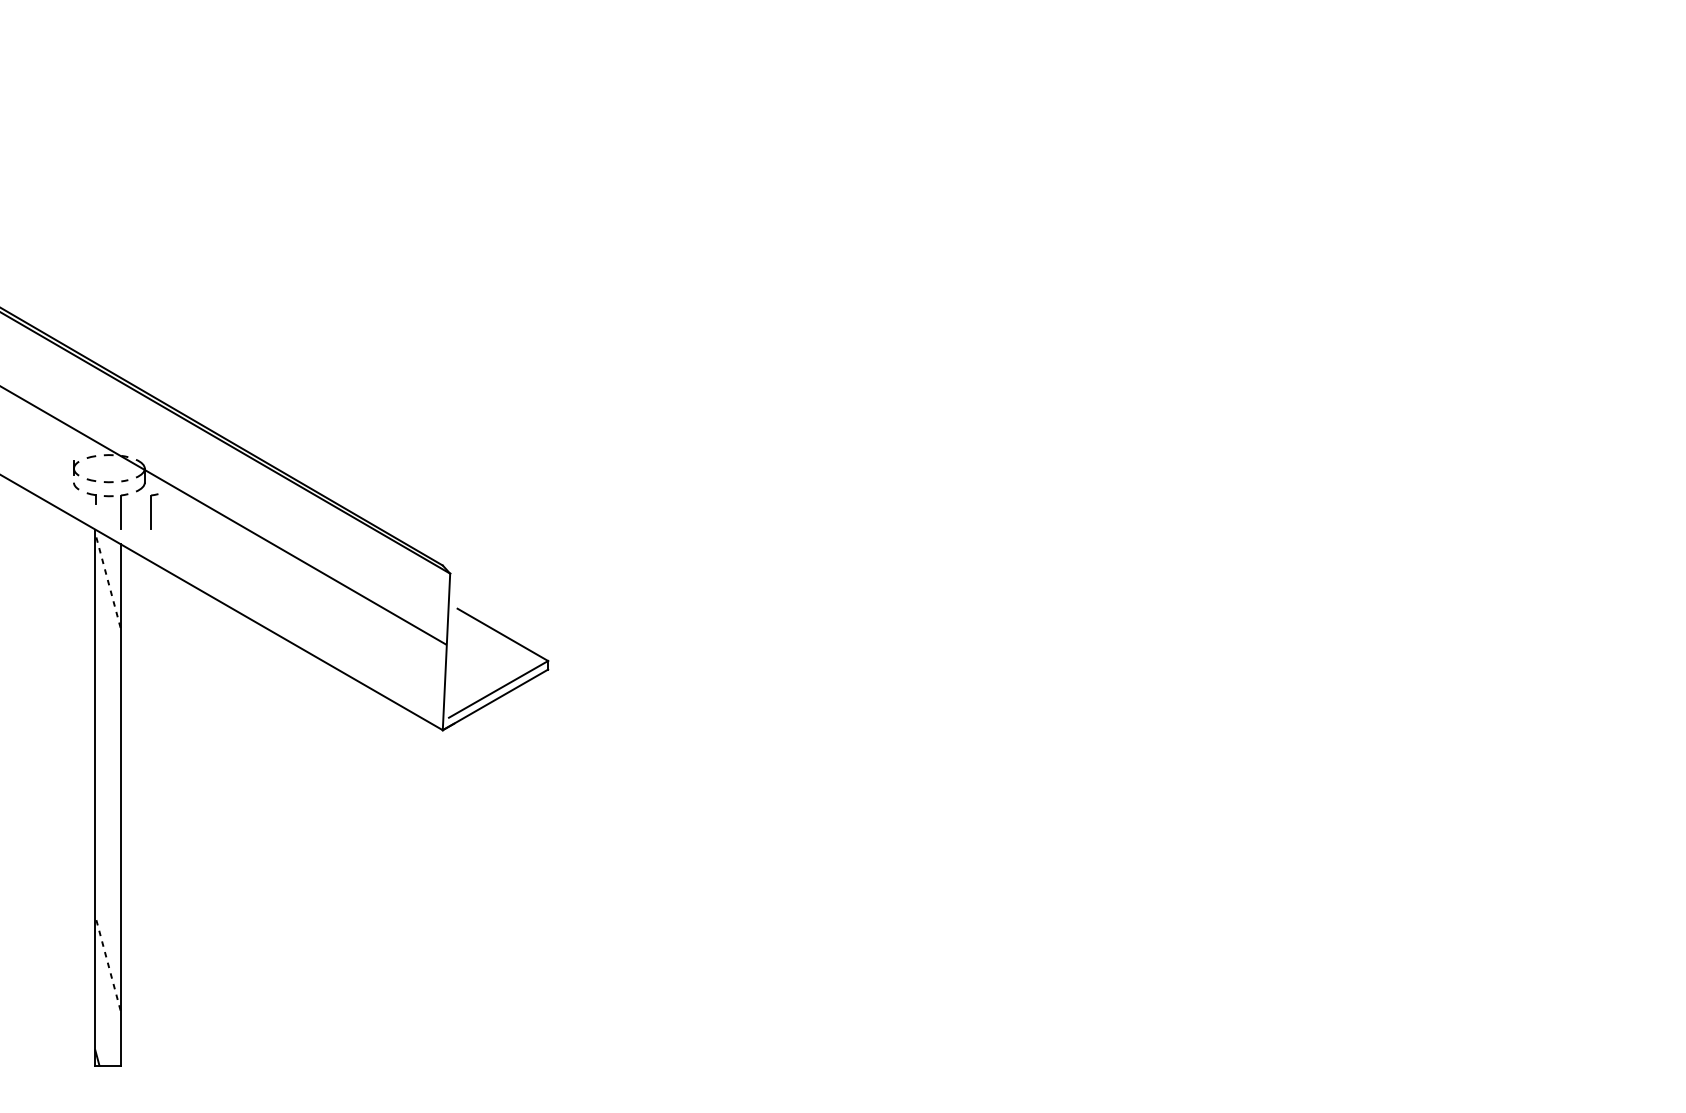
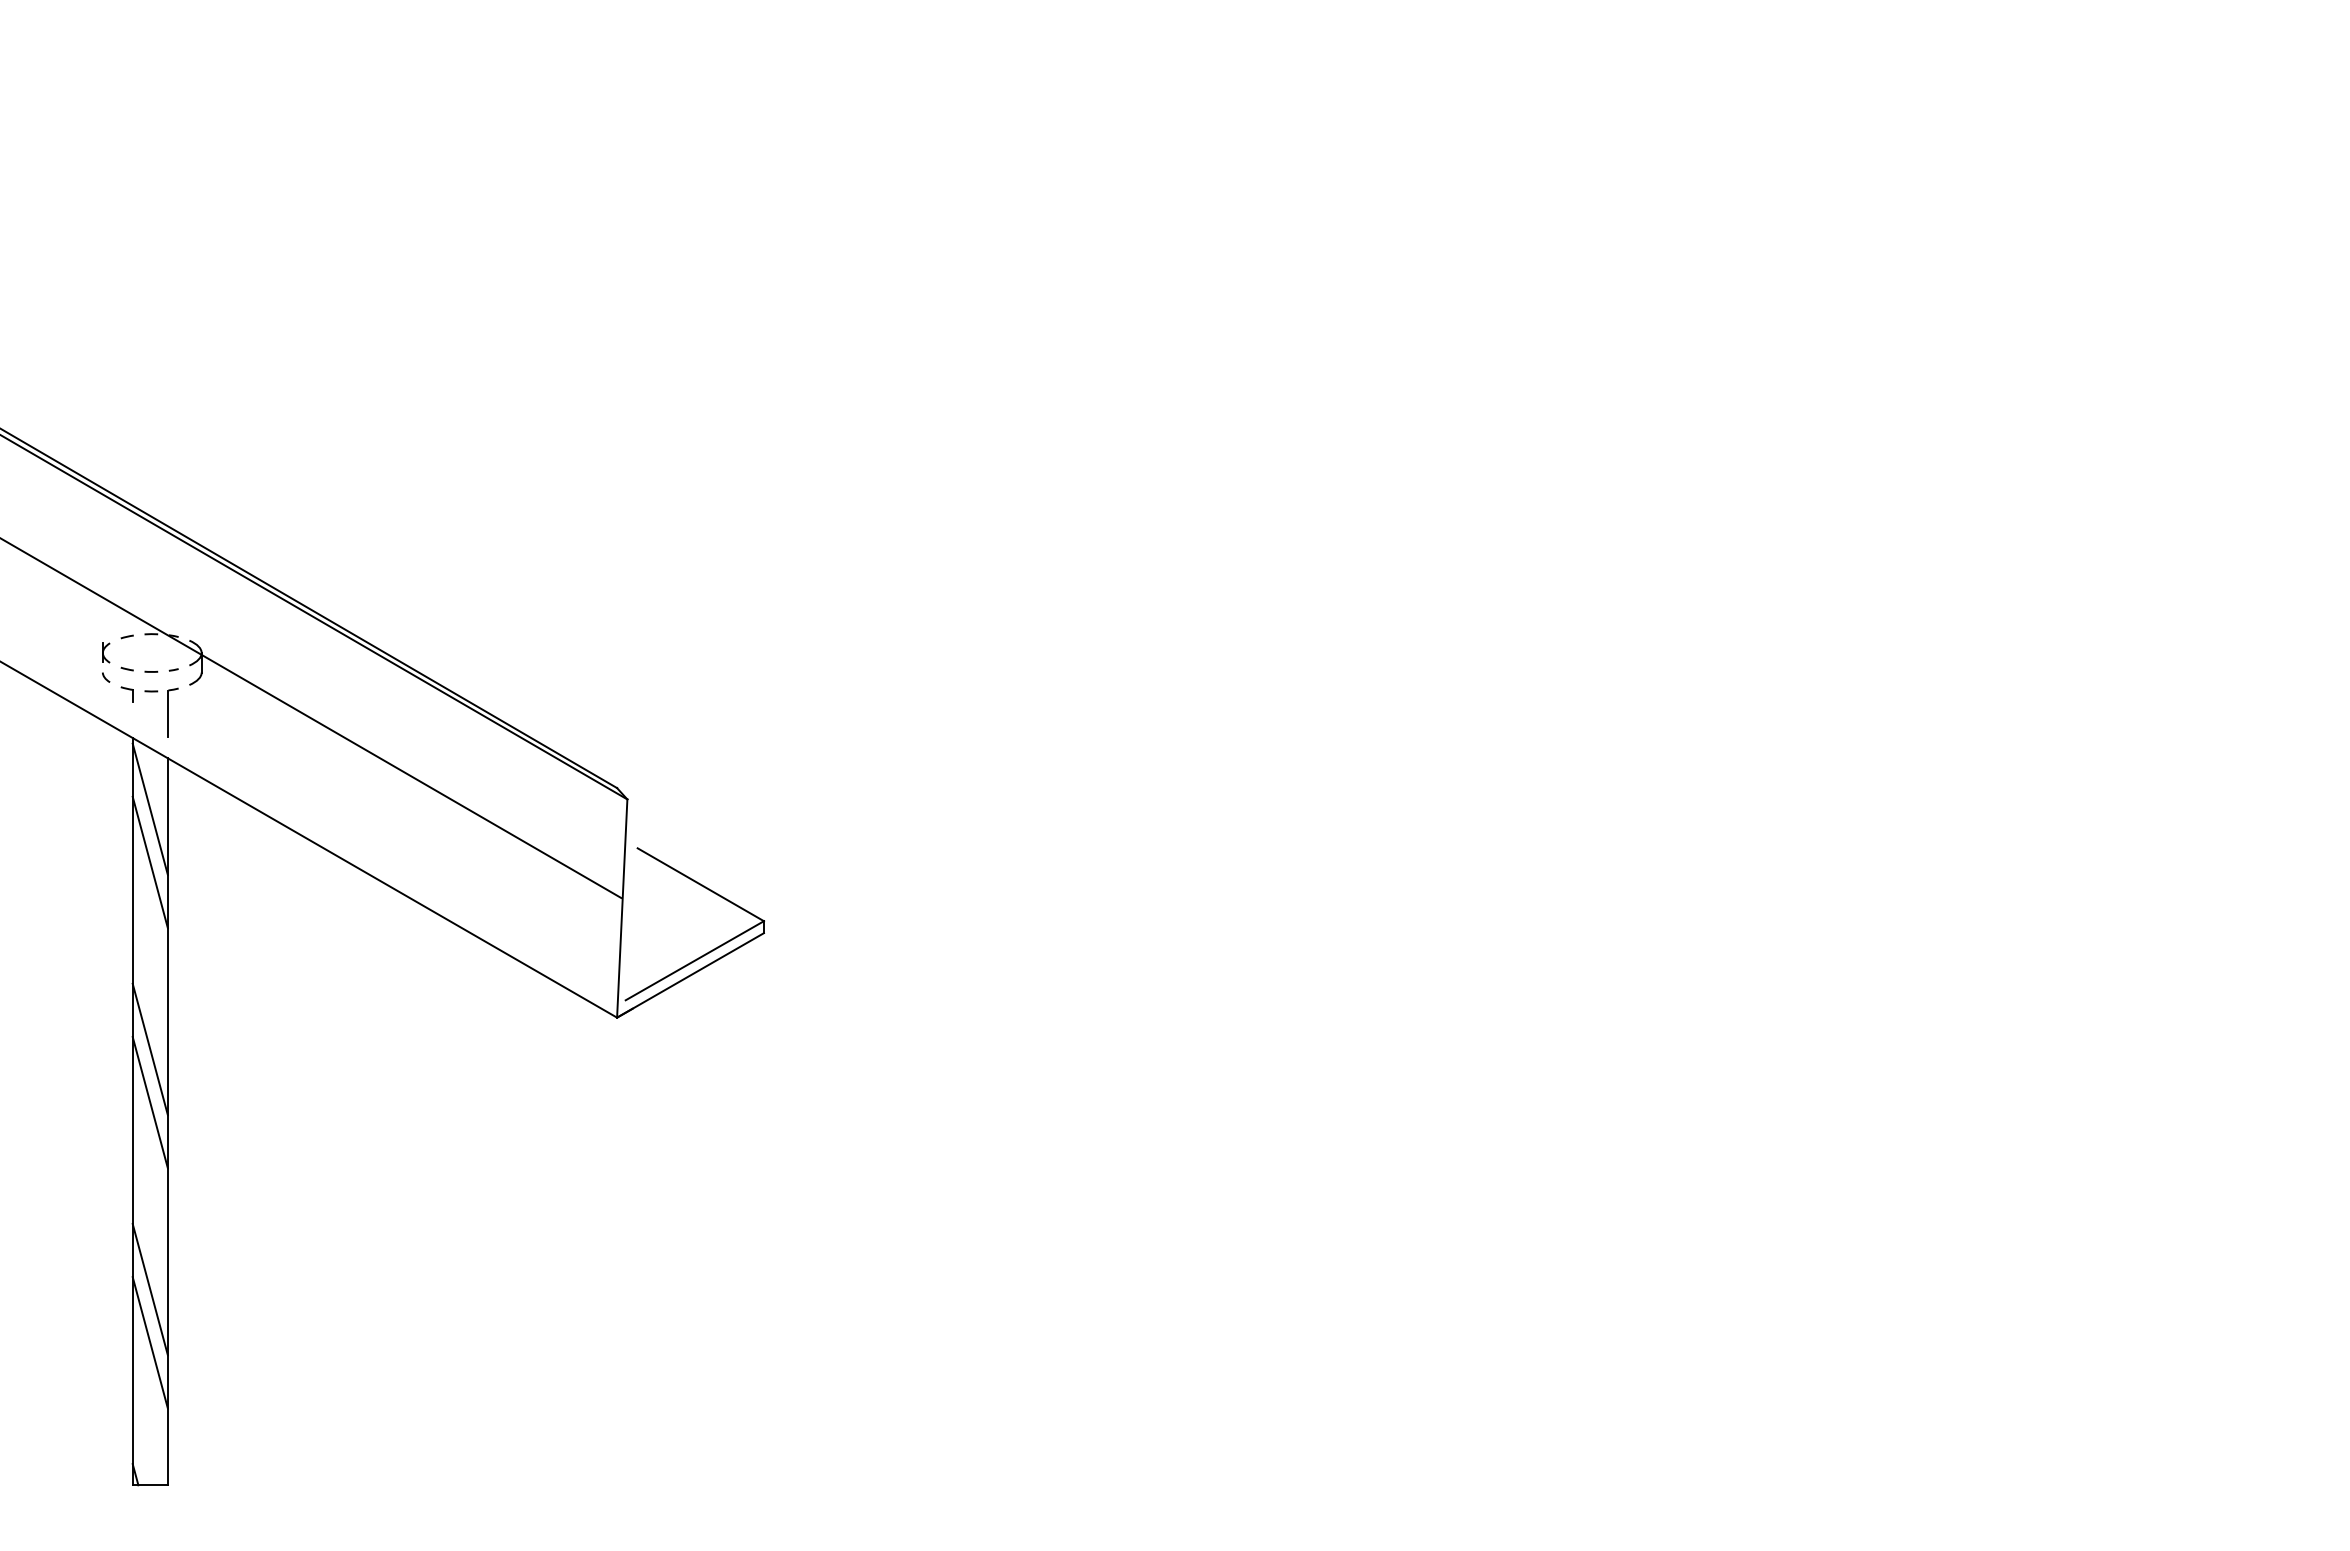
part: (154, 511) -> (214, 712), removed
line: (108, 580) -> (150, 809), dashed -> solid
line: (107, 618) -> (149, 862), added
line: (107, 753) -> (149, 1049), added
line: (107, 791) -> (149, 1102), added
line: (107, 925) -> (149, 1289), added
line: (108, 963) -> (150, 1342), dashed -> solid

